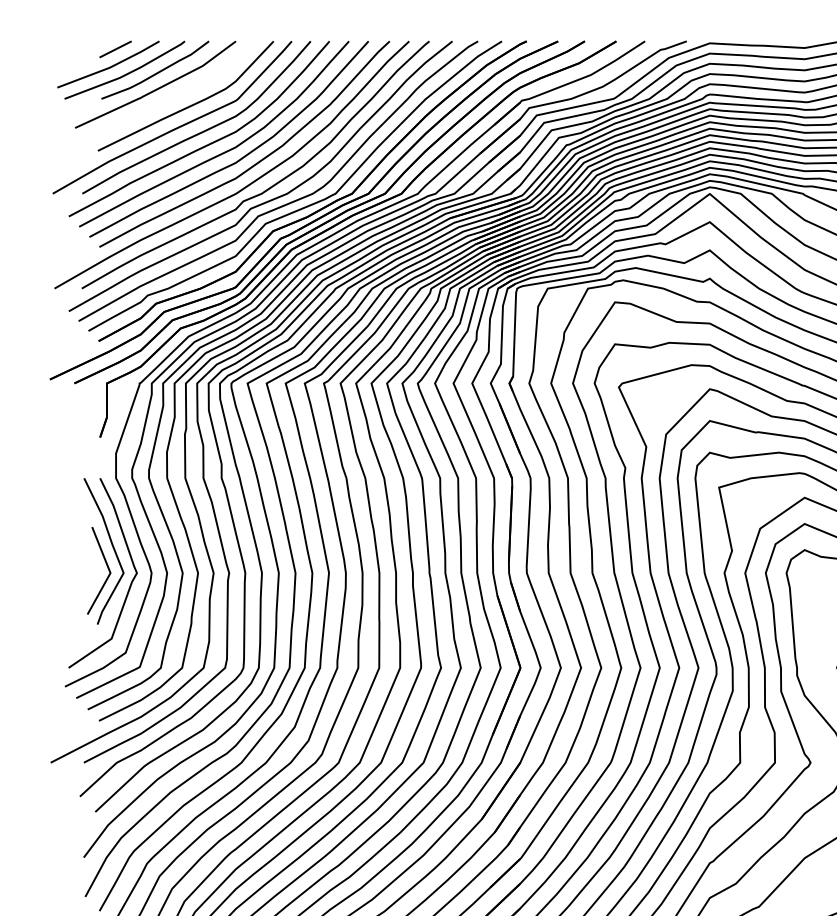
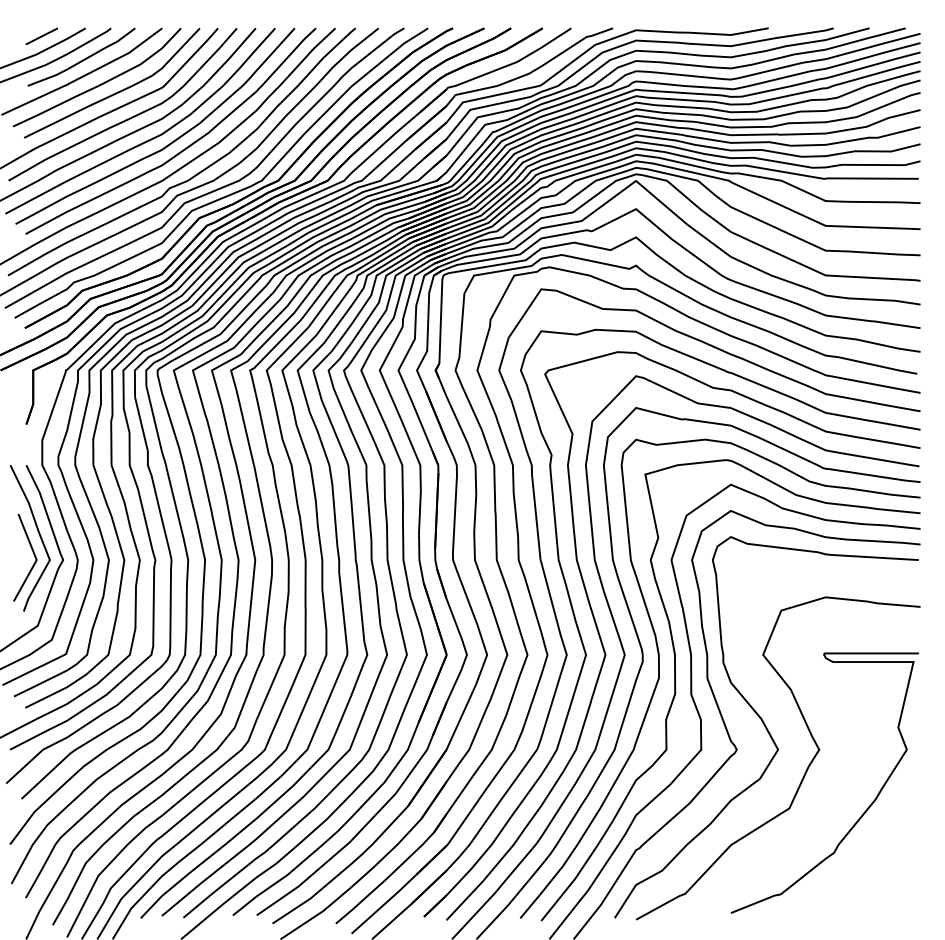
curve: (174, 96) -> (100, 83), added

